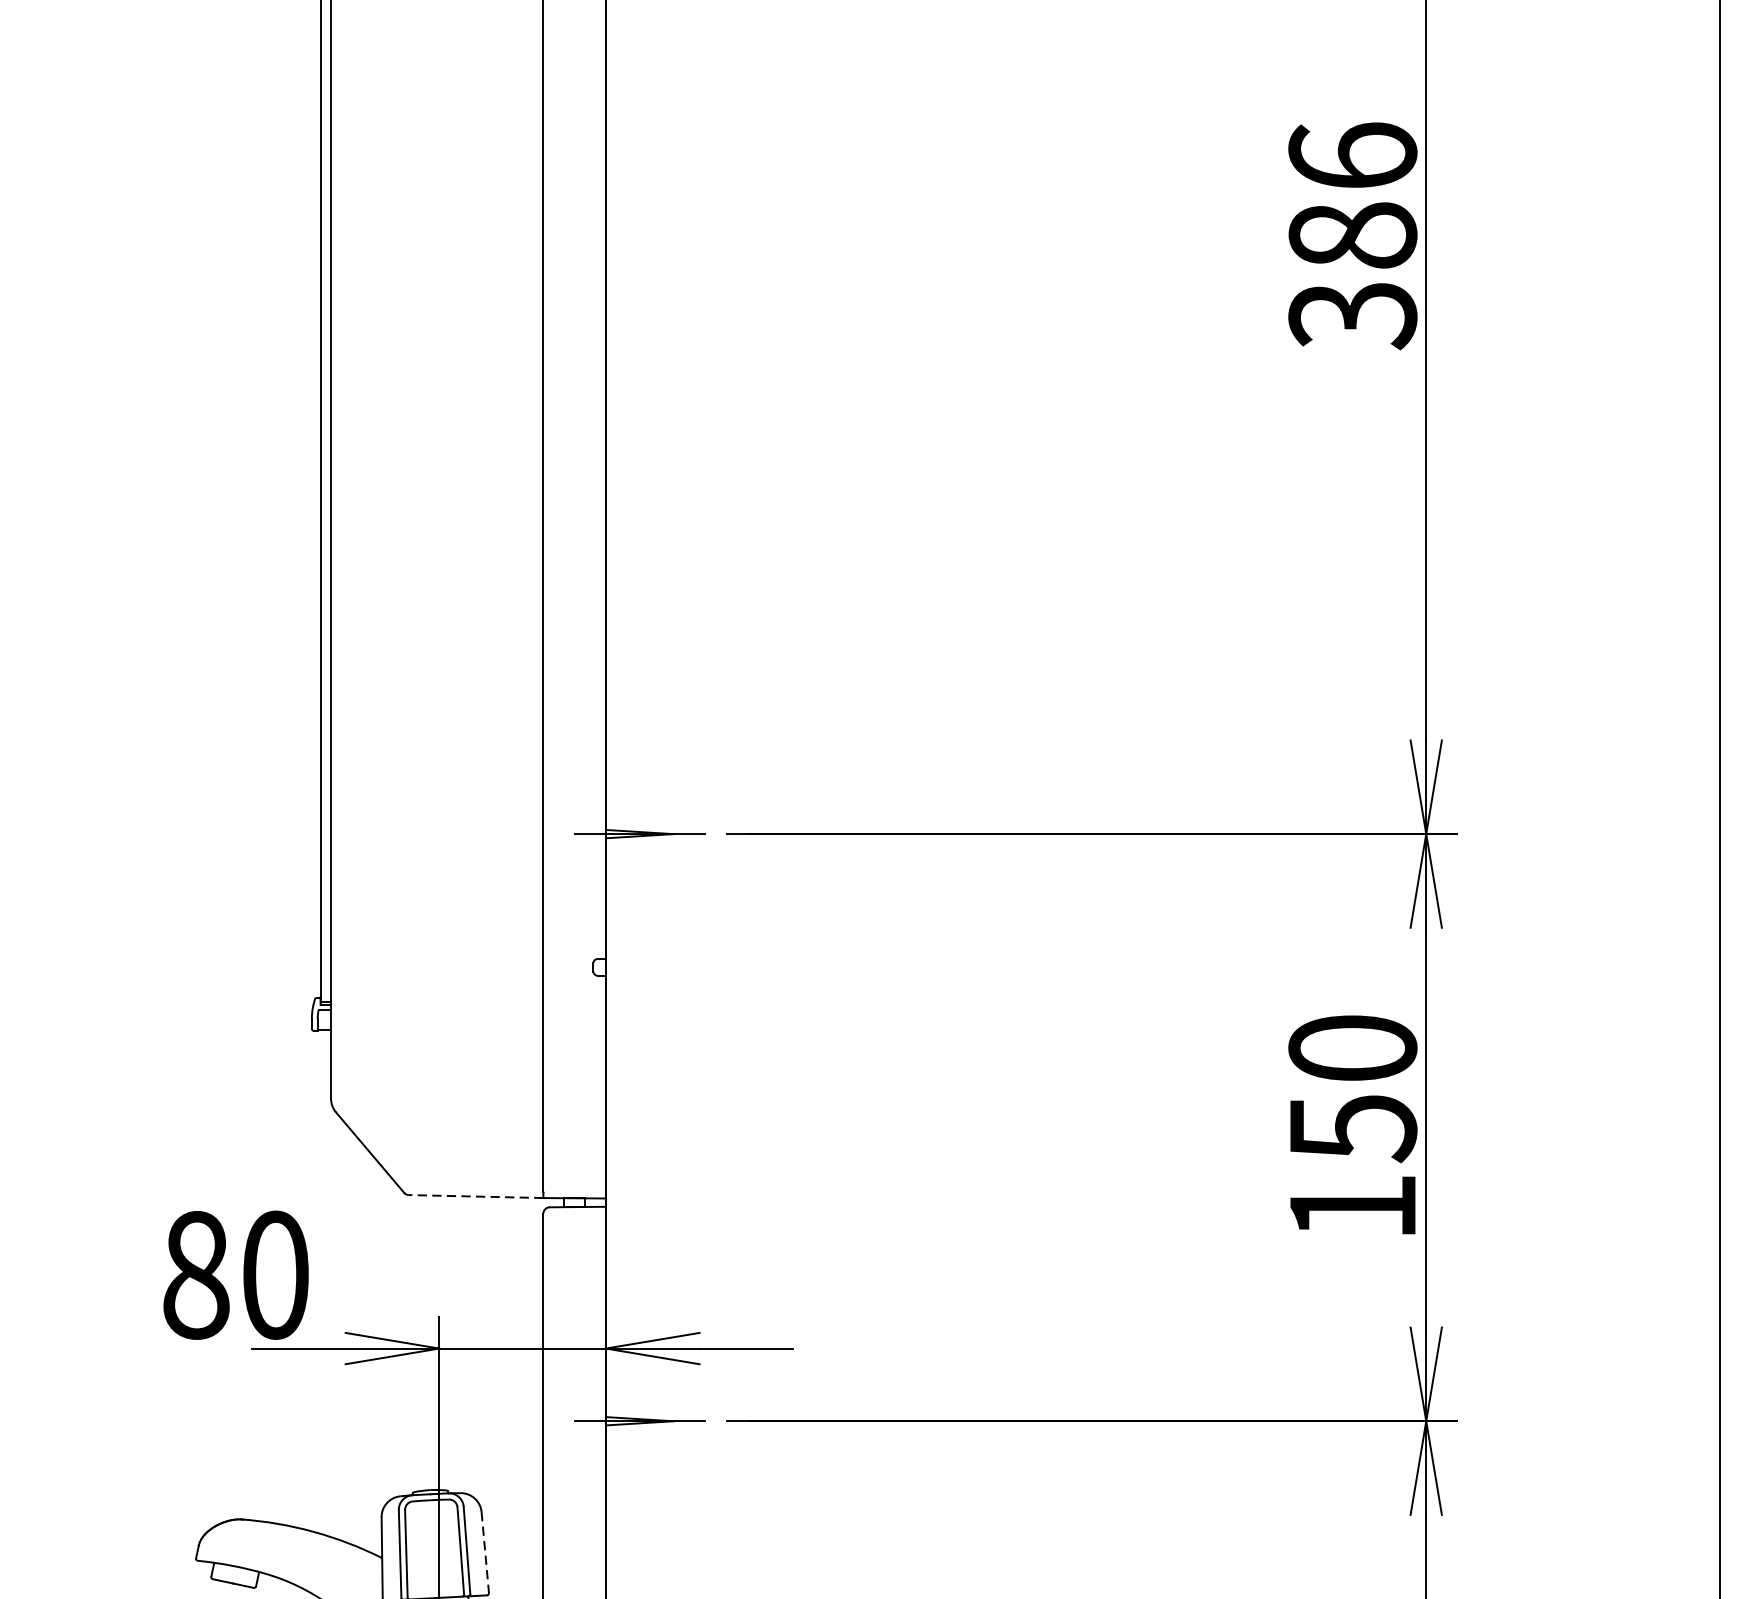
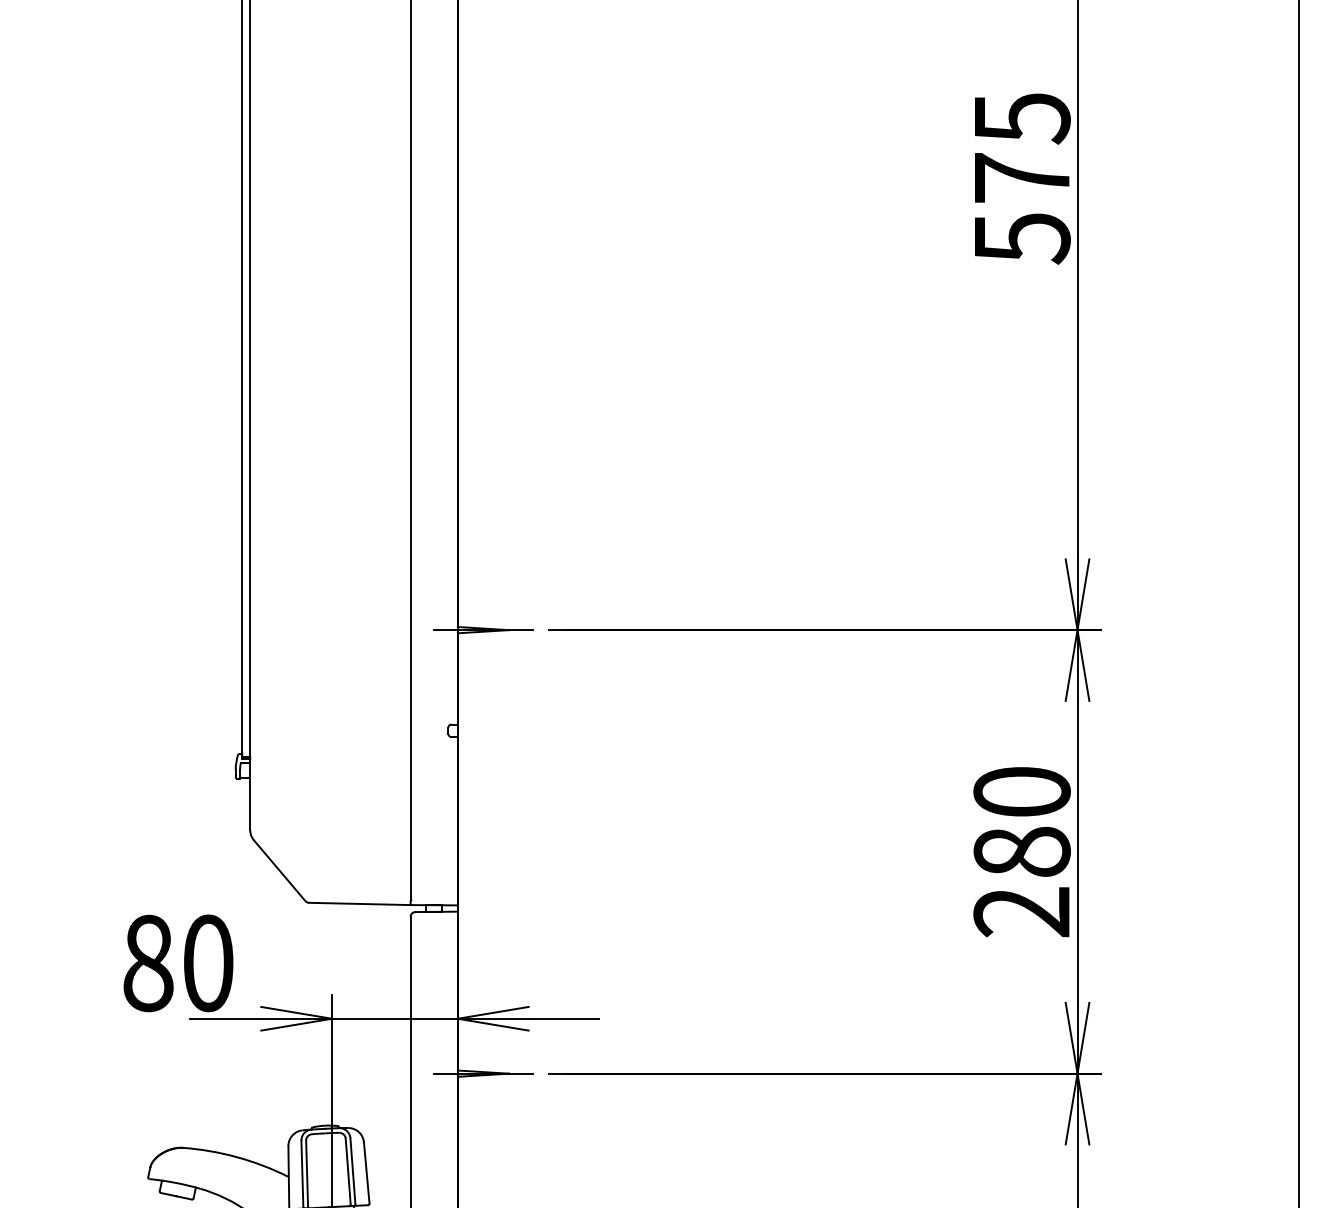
text: (1352, 236) -> (1021, 178), 386 -> 575
text: (1352, 1166) -> (1021, 881), 150 -> 280
line: (475, 1195) -> (359, 903), dashed -> solid
line: (484, 1552) -> (366, 1172), dashed -> solid

